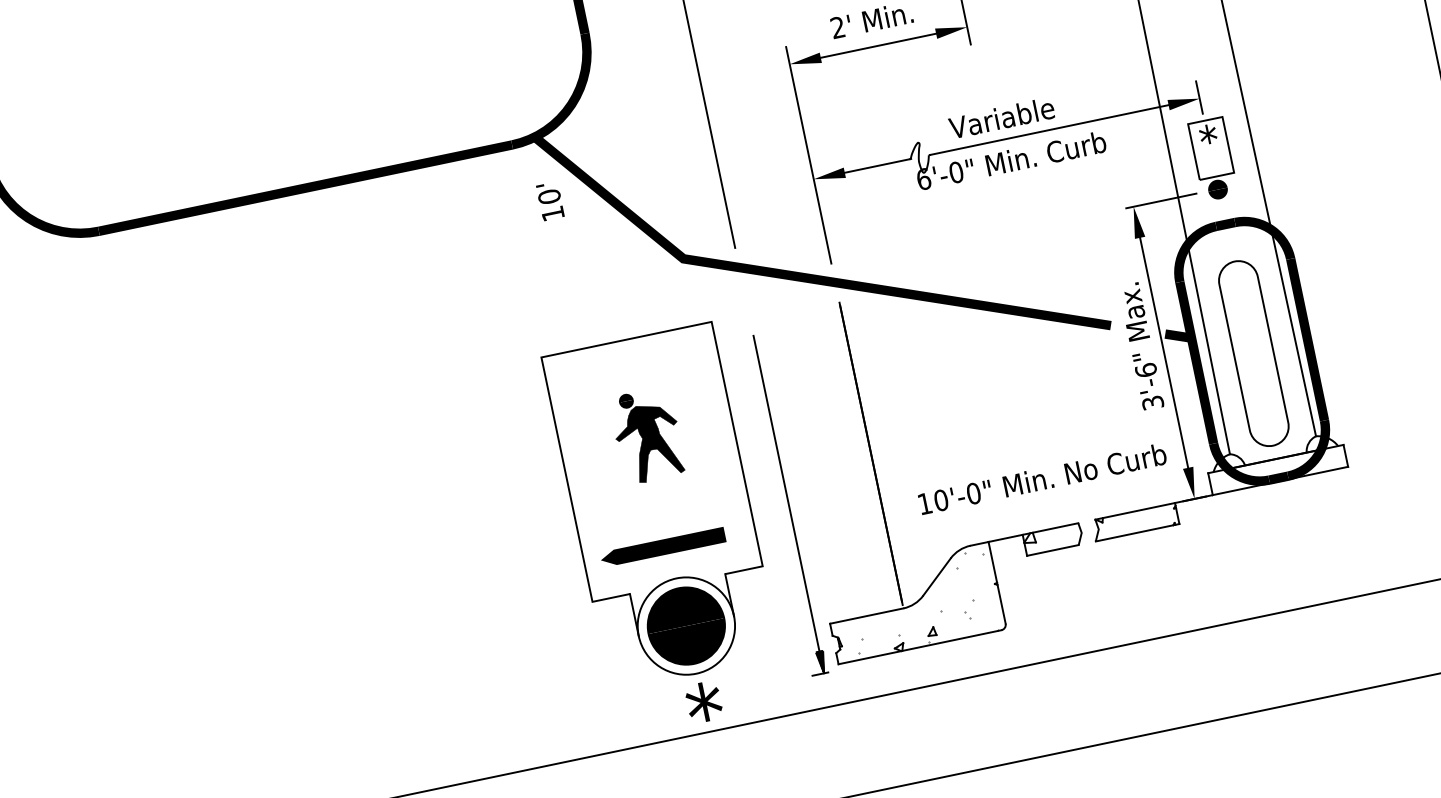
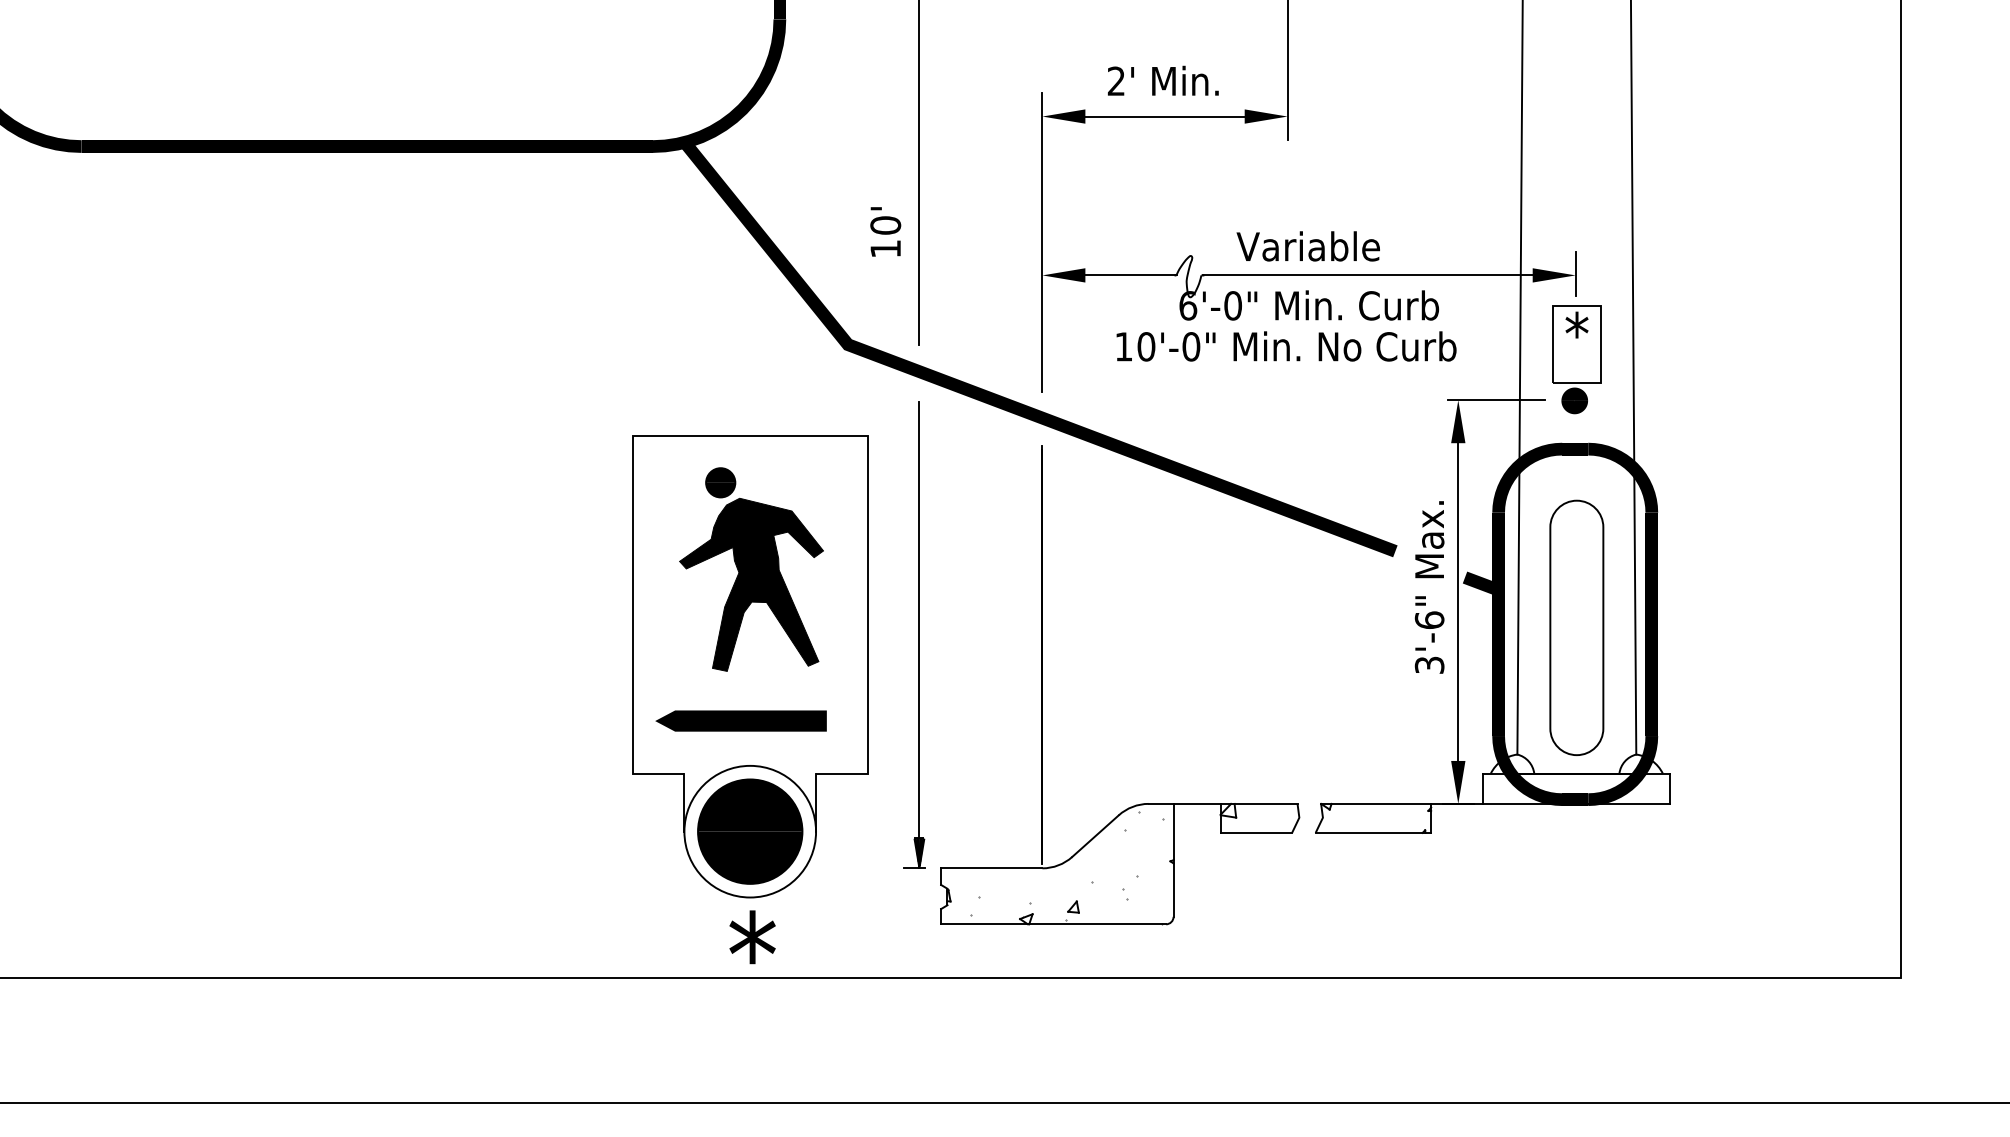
text: (550, 201) -> (885, 231), moved
part: (647, 436) -> (751, 569), size x1.67
text: (1042, 479) -> (1286, 346), moved
part: (785, 504) -> (914, 634), moved

